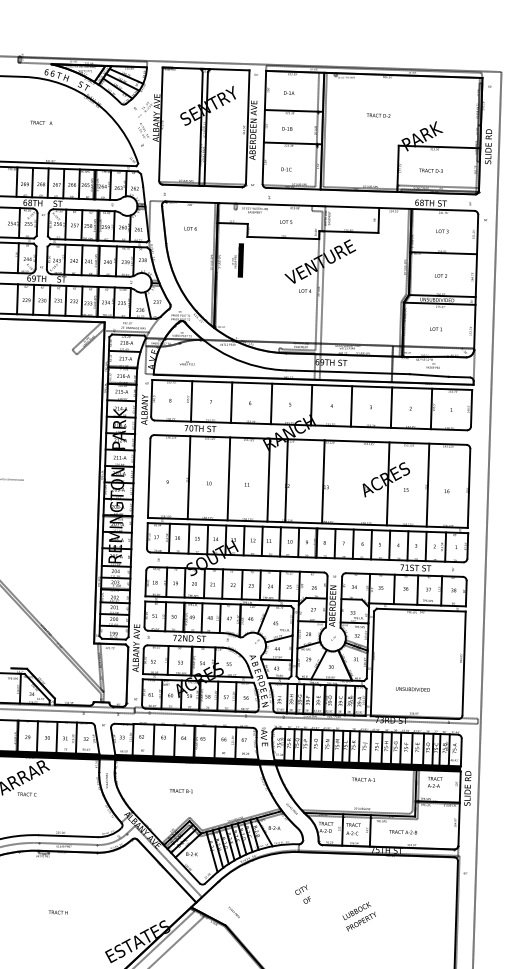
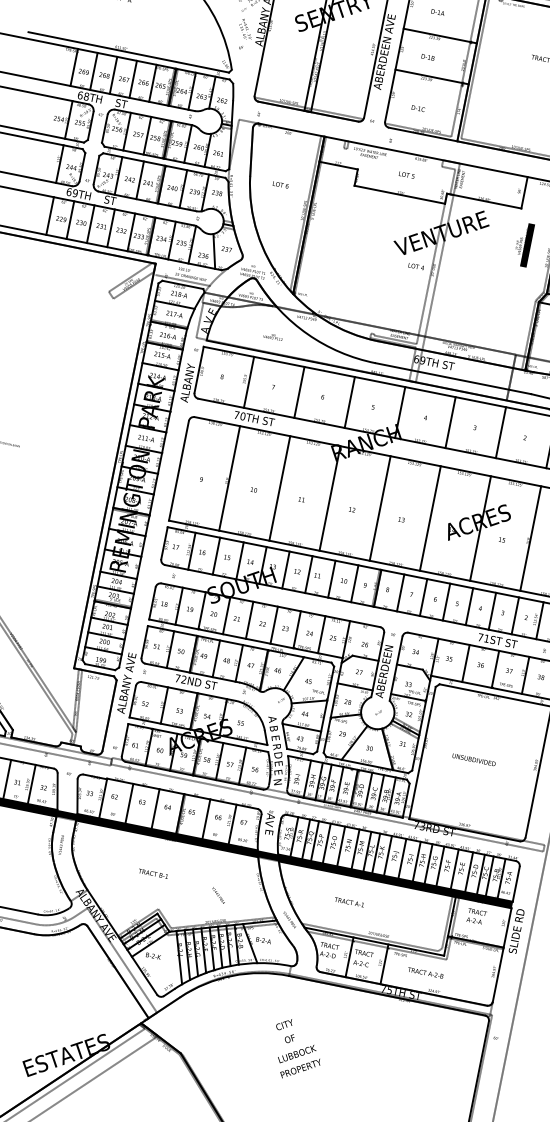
text: (190, 228) -> (280, 184), moved
text: (237, 260) -> (523, 244), moved
text: (186, 363) -> (272, 336), moved
line: (286, 479) -> (380, 507), moved
line: (323, 481) -> (430, 518), moved
text: (412, 689) -> (473, 759), moved
text: (363, 779) -> (349, 901), moved
text: (233, 911) -> (217, 894), moved
text: (358, 916) -> (298, 1061), moved

